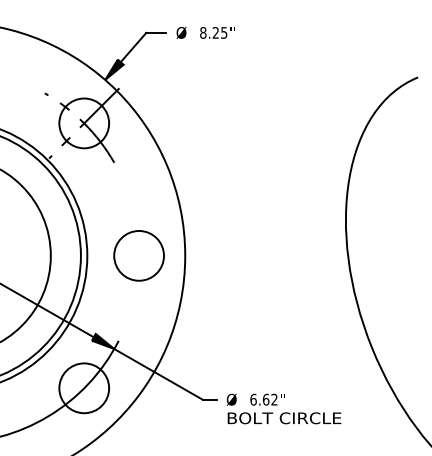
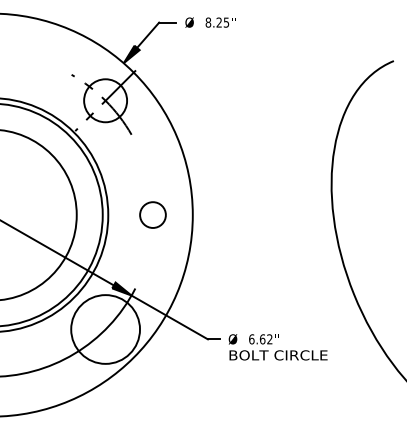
circle: (138, 255) -> (152, 214), size x0.6
circle: (84, 388) -> (105, 329), size x1.6

